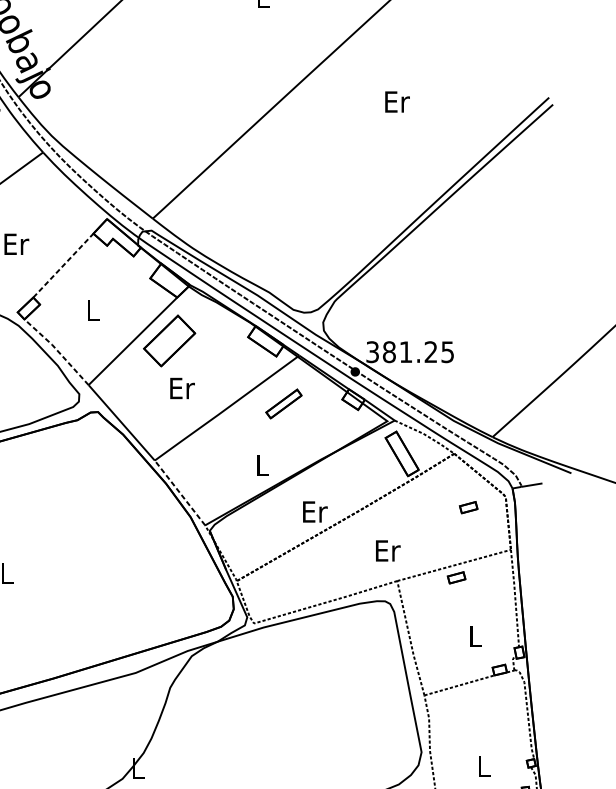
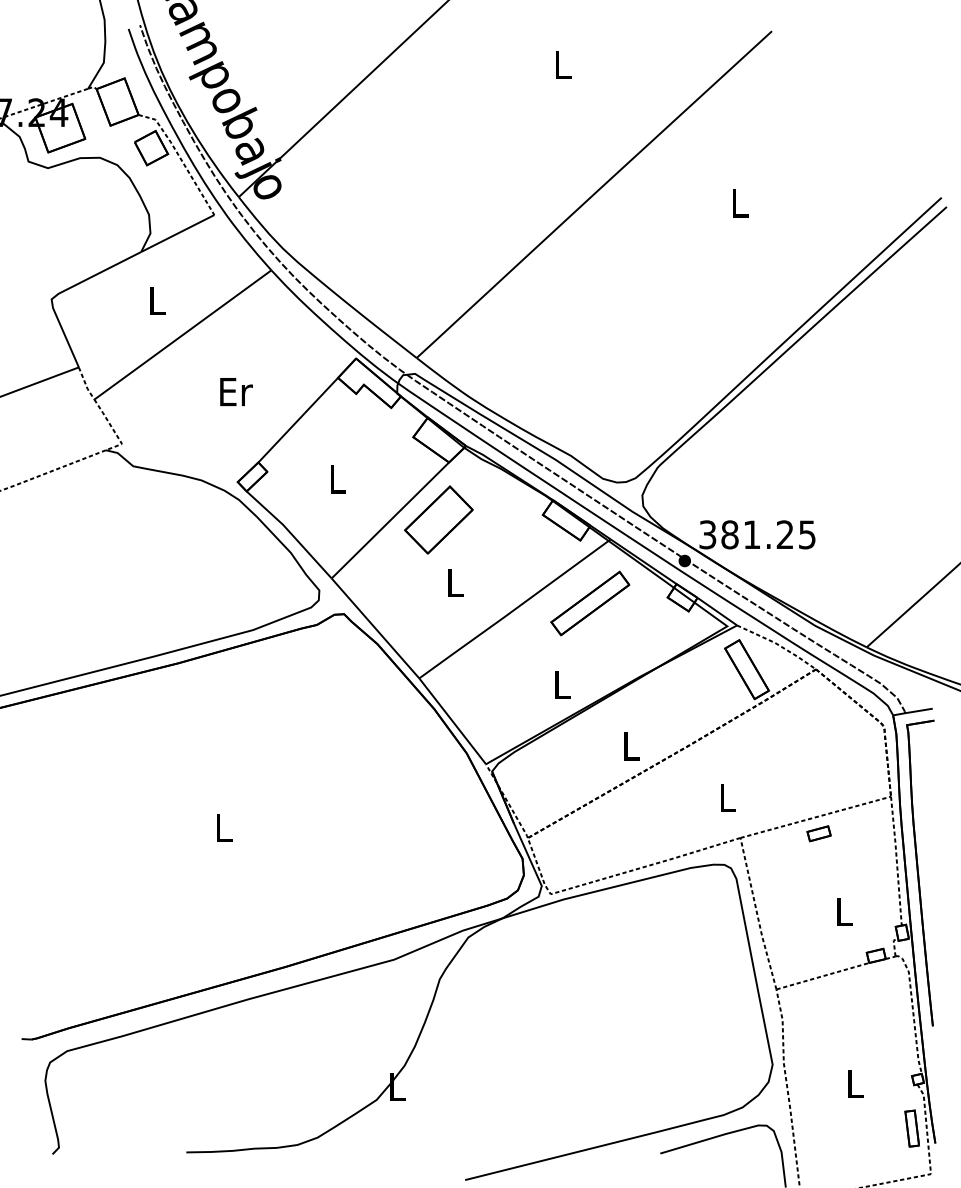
text: (397, 102) -> (740, 203), Er -> L
line: (63, 265) -> (298, 419), dashed -> solid
line: (57, 350) -> (290, 532), dashed -> solid
text: (182, 388) -> (455, 582), Er -> L
part: (284, 404) -> (590, 603), size x1.67
line: (179, 492) -> (452, 720), dashed -> solid
part: (468, 507) -> (834, 740), removed
text: (315, 511) -> (631, 746), Er -> L
text: (388, 551) -> (728, 798), Er -> L
part: (533, 607) -> (920, 872), added

